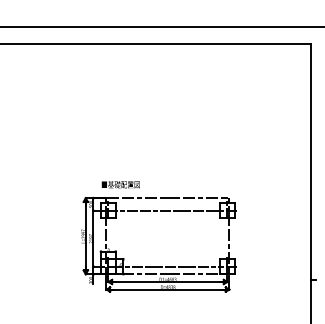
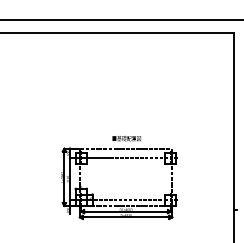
text: (120, 184) -> (126, 138), moved

